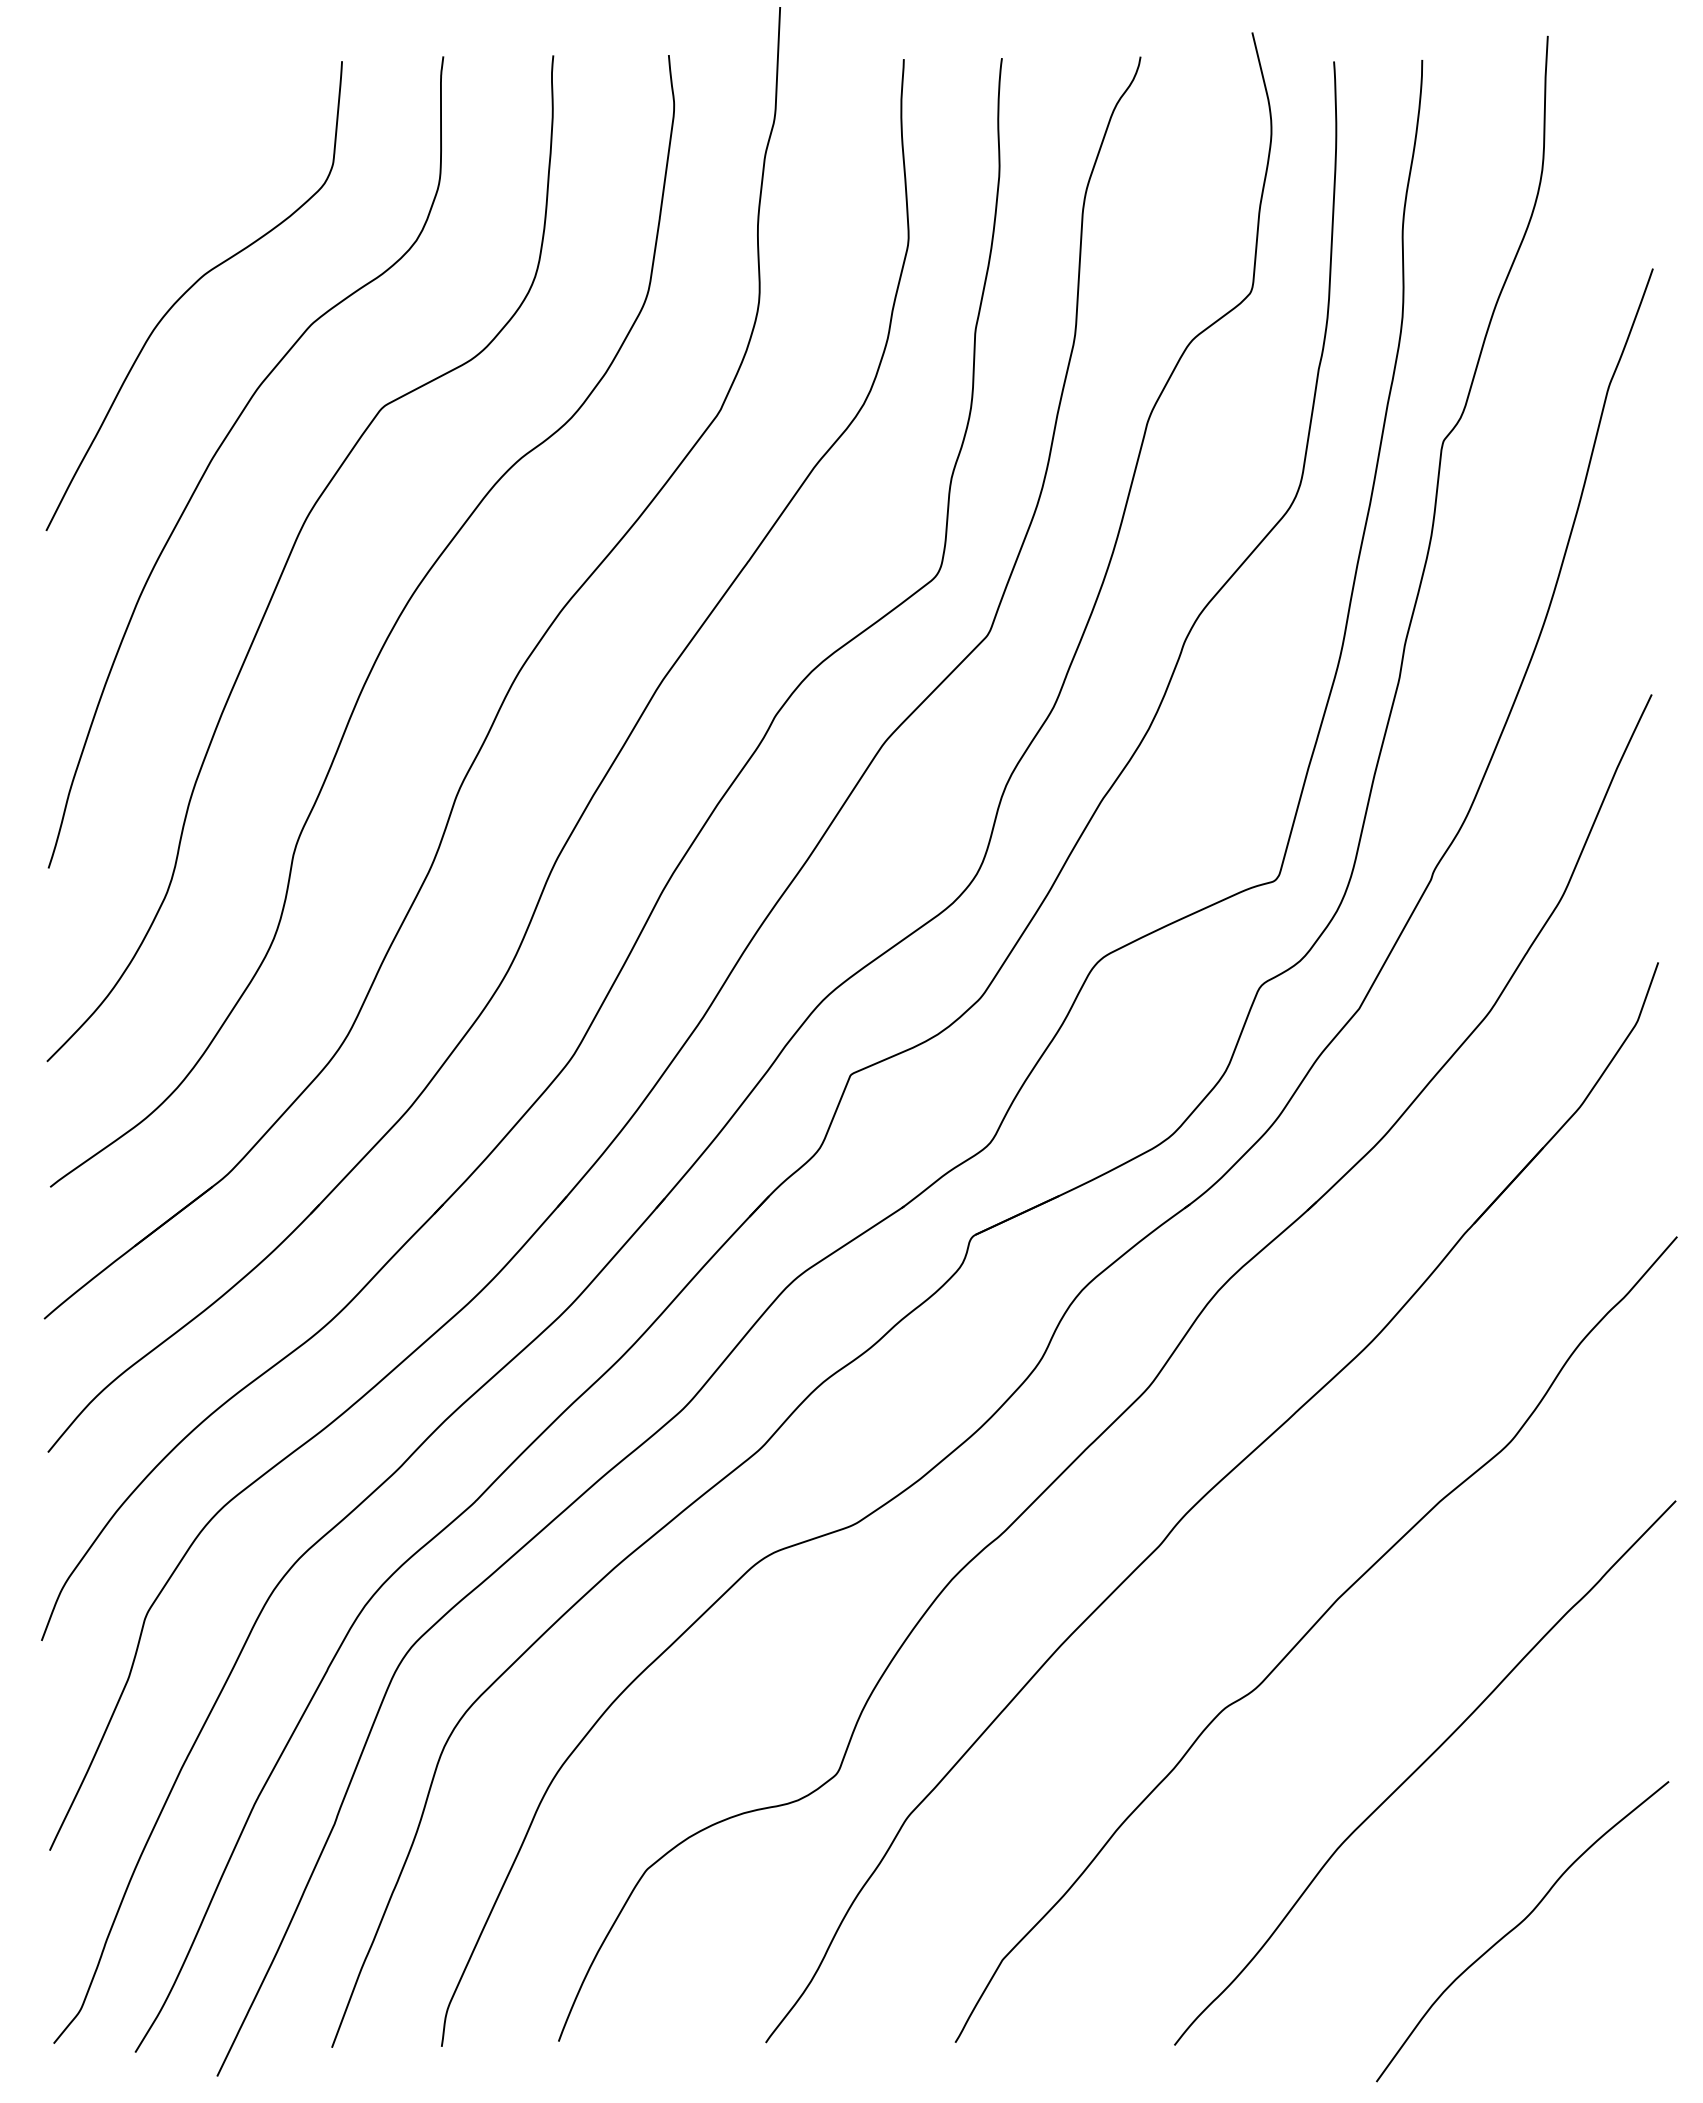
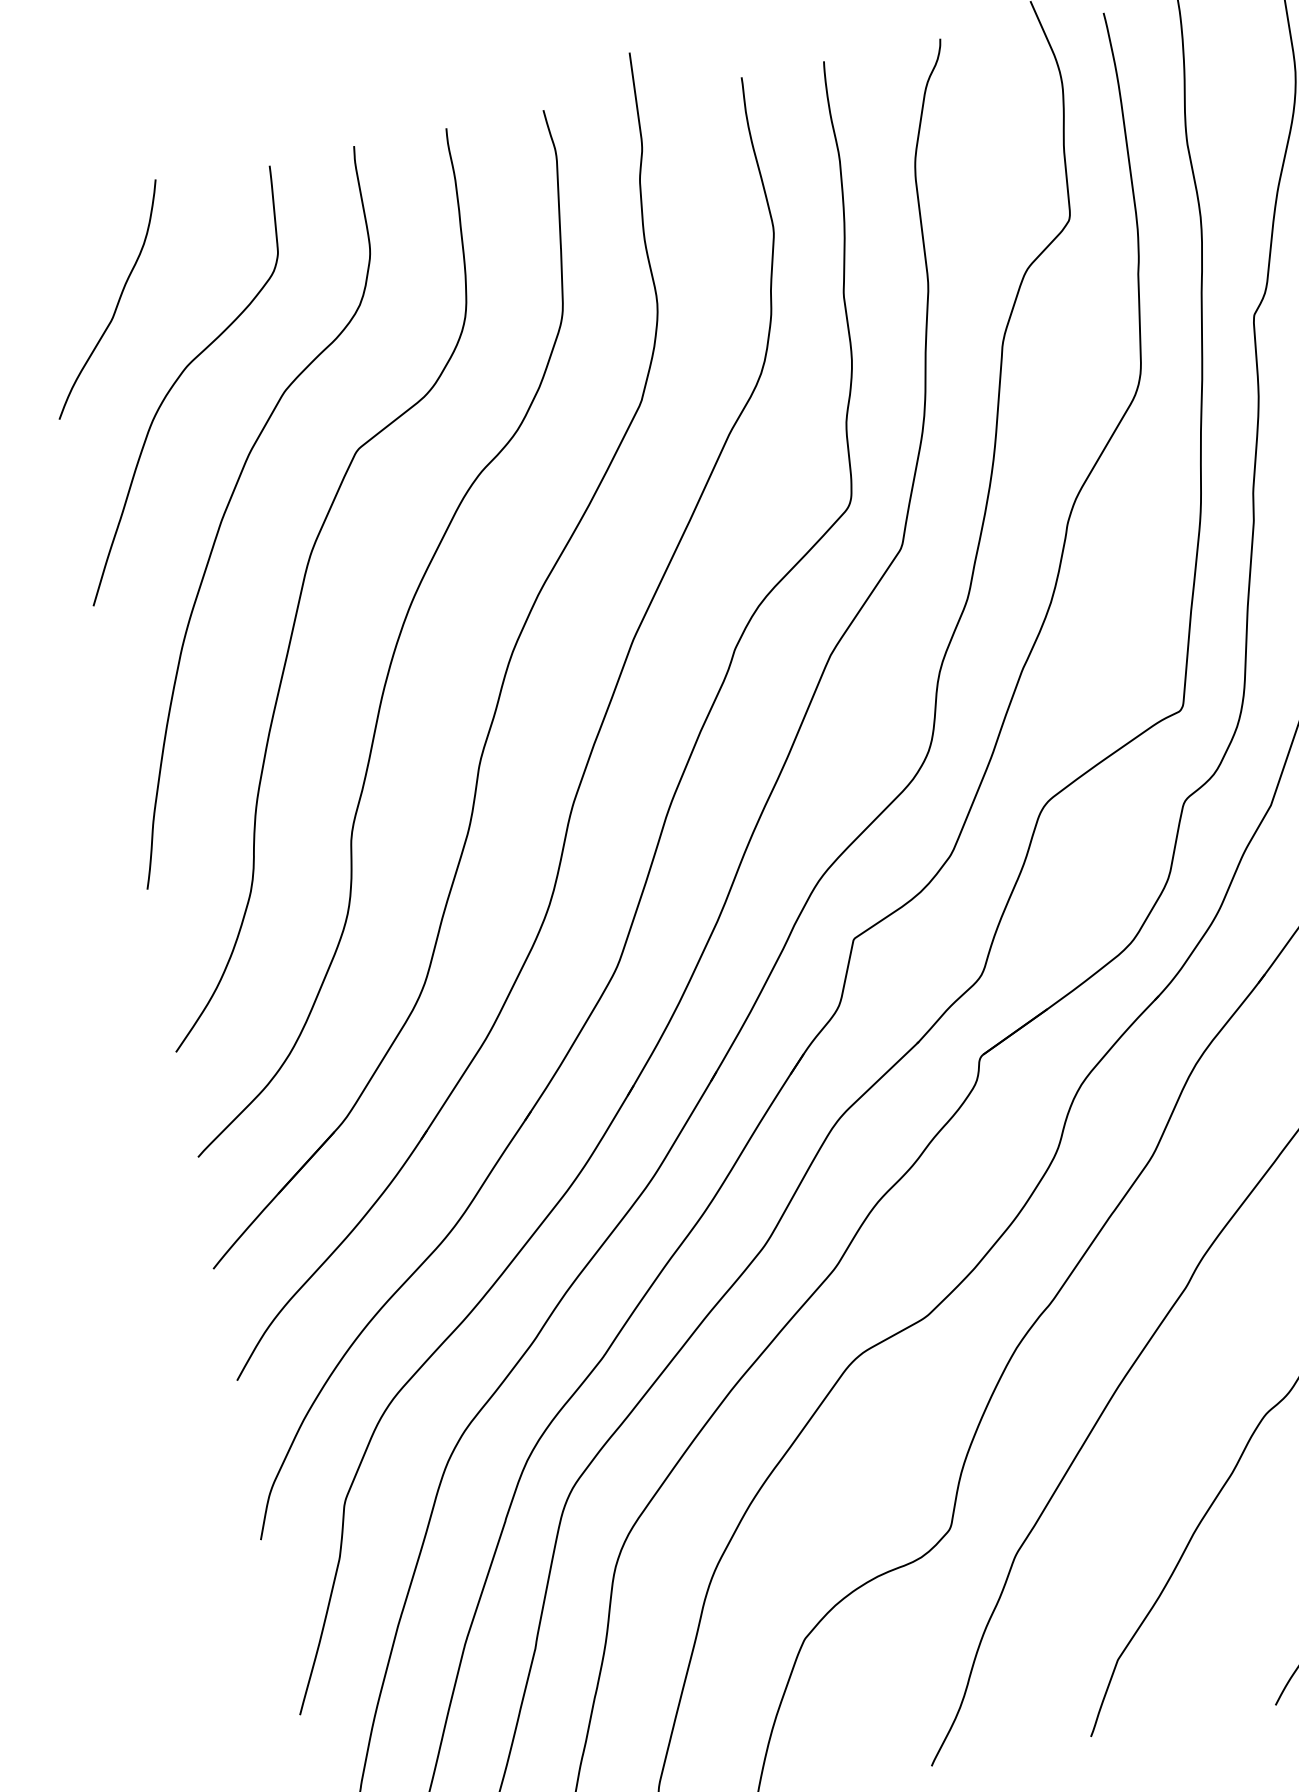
curve: (138, 185) -> (117, 301), added

